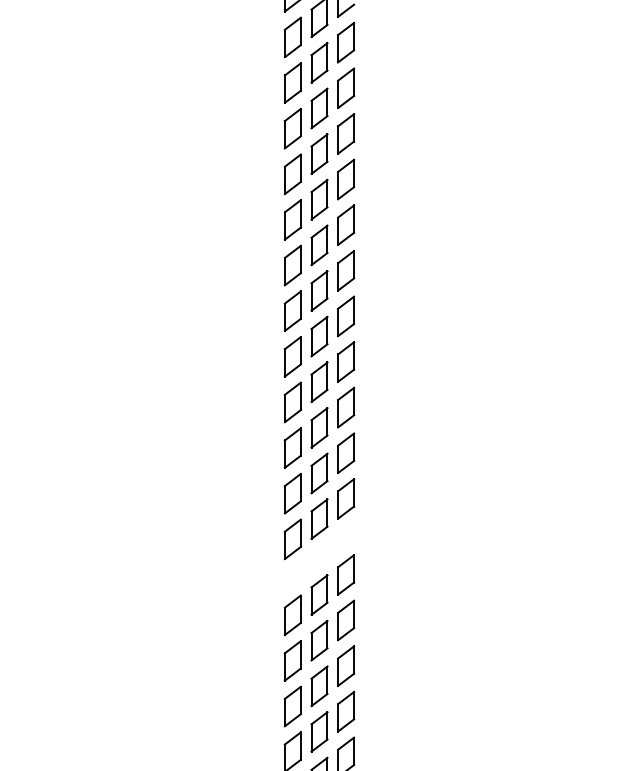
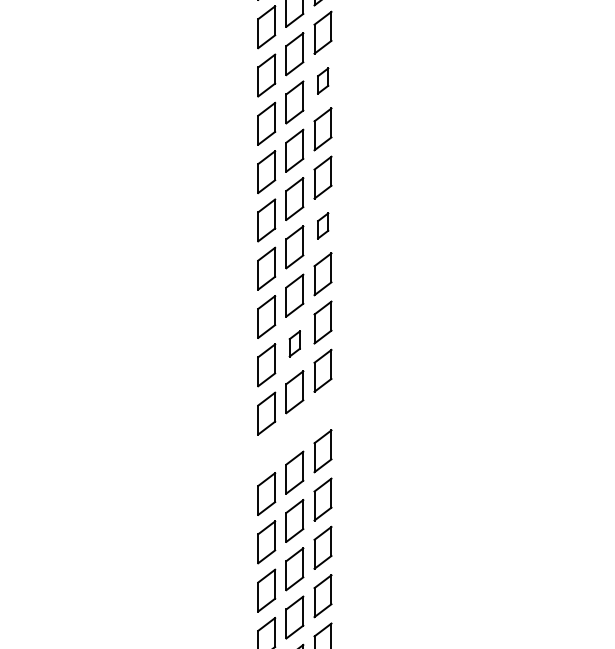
part: (346, 224) -> (323, 80), size x0.6
part: (346, 361) -> (323, 225), size x0.6
part: (319, 473) -> (294, 343), size x0.6

